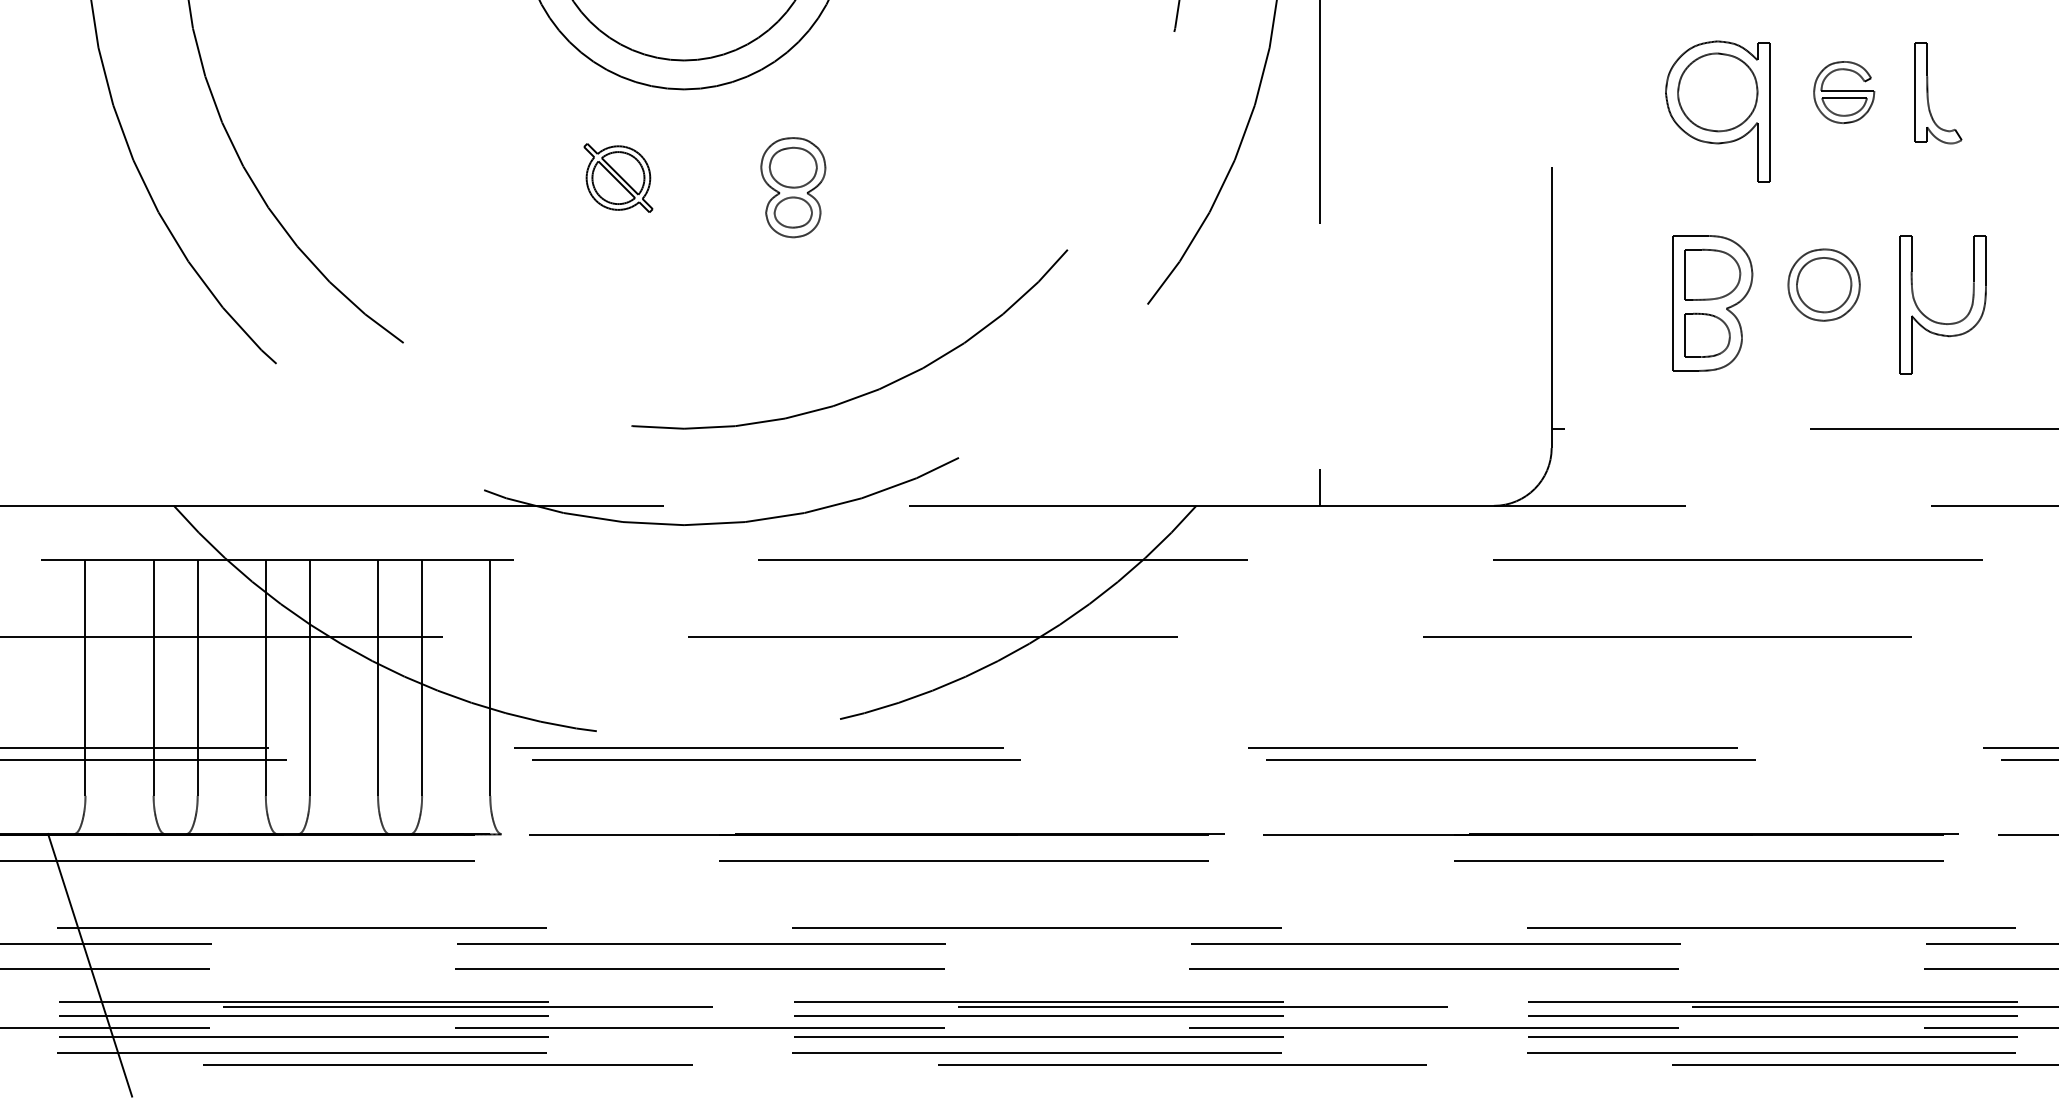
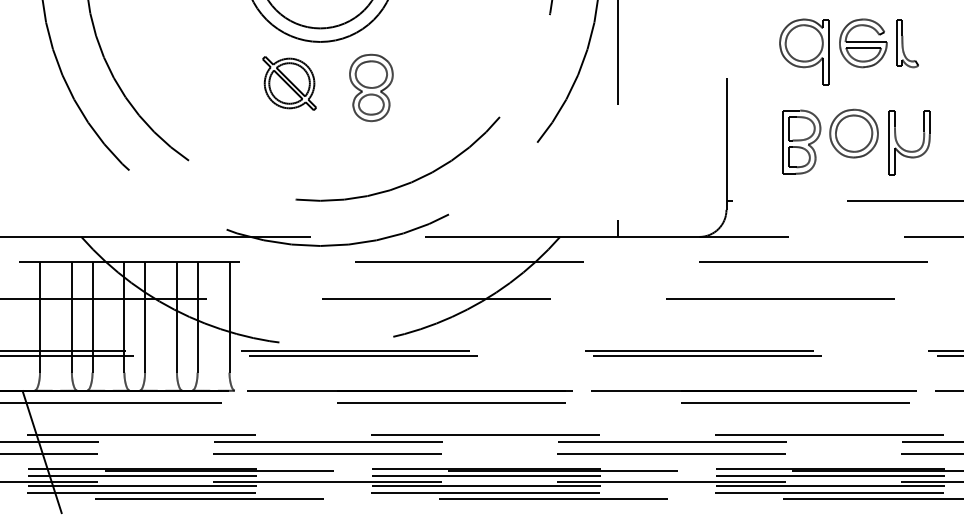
part: (1844, 92) -> (863, 43), size x1.67
part: (618, 178) -> (289, 83), size x1.67
part: (793, 186) -> (371, 87), size x1.43
part: (1822, 284) -> (853, 133), size x1.43

